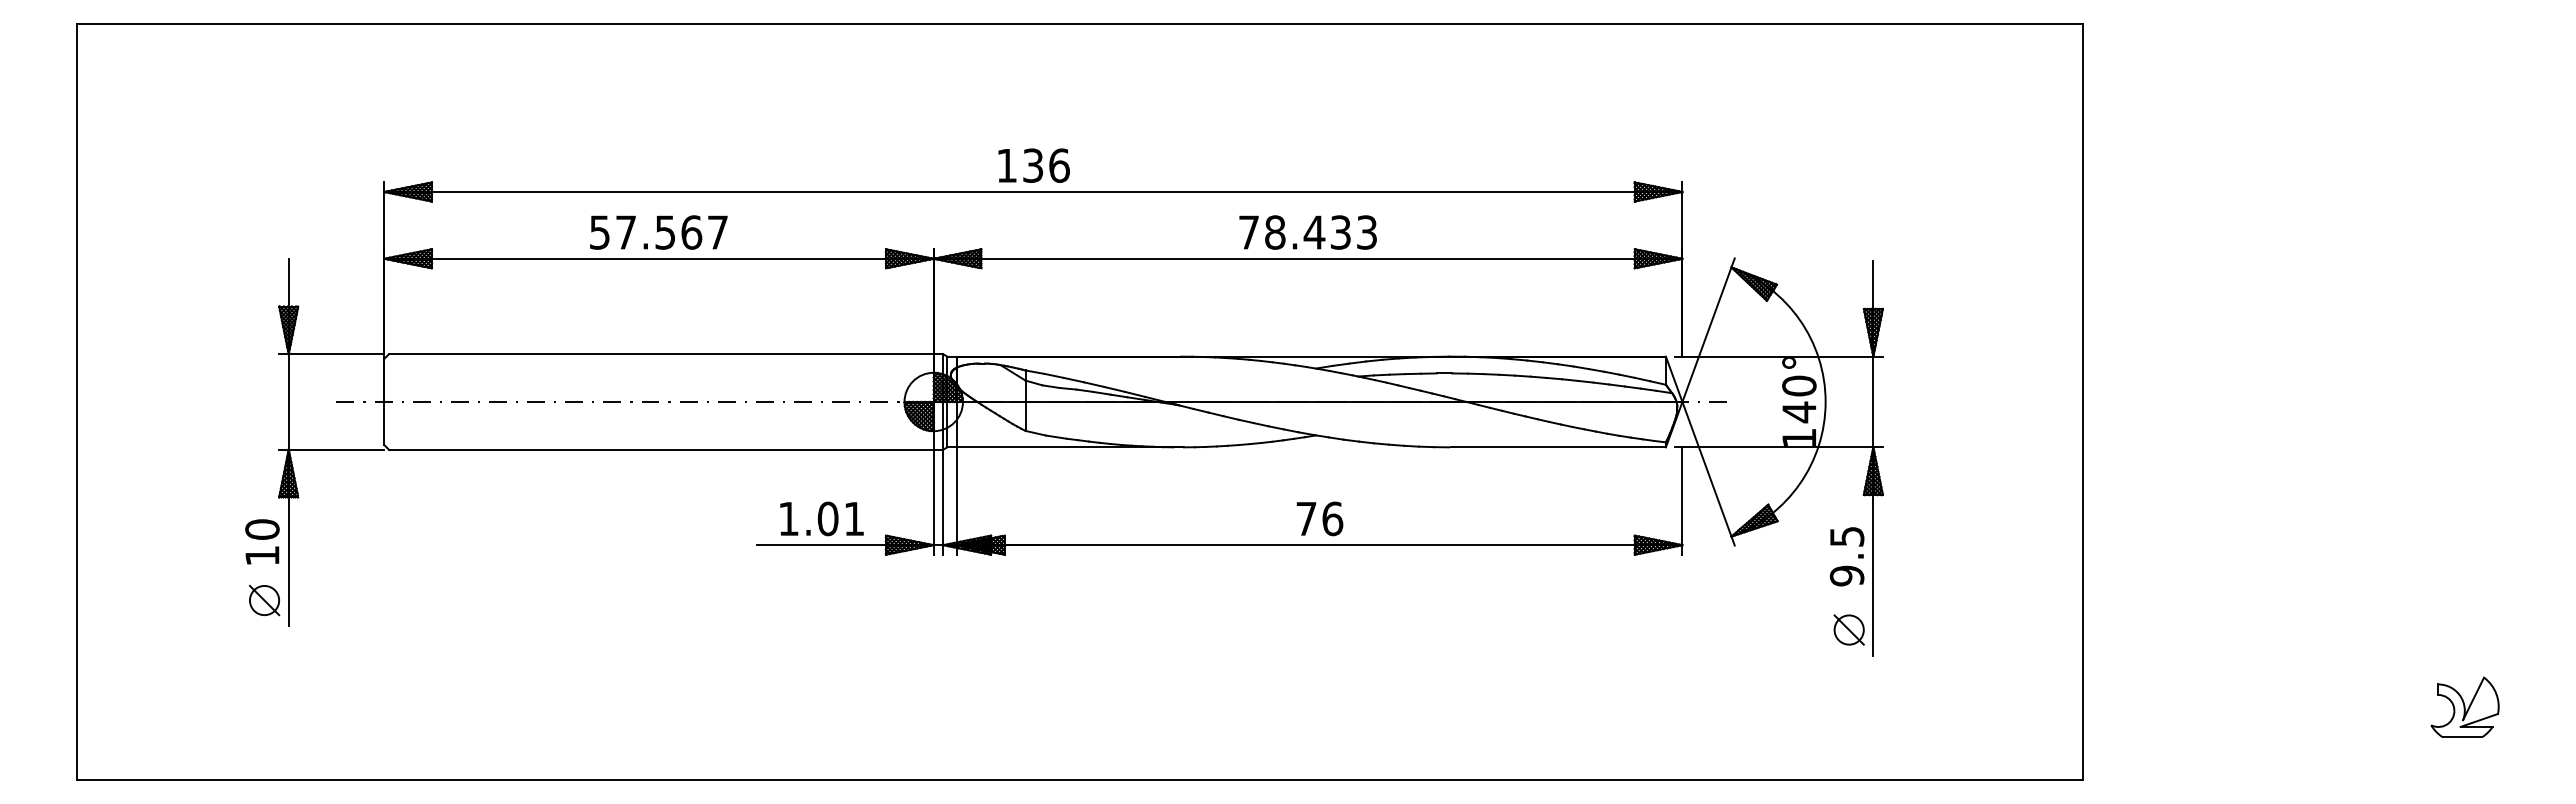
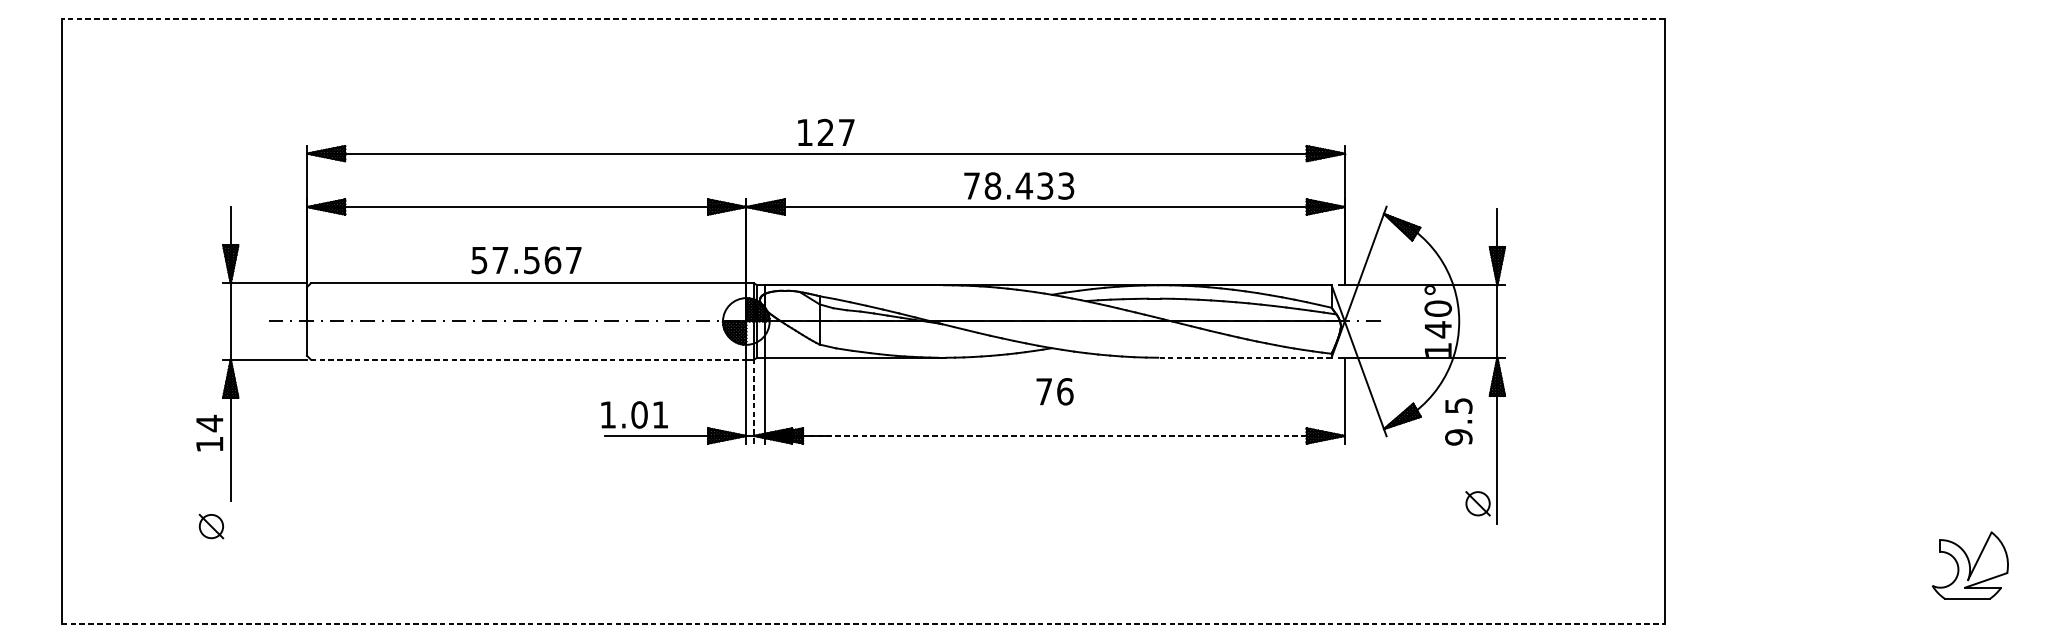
line: (1080, 23) -> (863, 18), solid -> dashed
text: (1046, 165) -> (836, 132), 136 -> 127
text: (658, 232) -> (526, 260), moved
text: (1307, 232) -> (1018, 186), moved
line: (1558, 447) -> (1245, 357), solid -> dashed
line: (661, 449) -> (528, 359), solid -> dashed
line: (943, 502) -> (754, 401), solid -> dashed
text: (821, 518) -> (634, 414), moved
text: (1319, 518) -> (1054, 391), moved
text: (262, 529) -> (209, 423), 10 -> 14
line: (1319, 545) -> (1054, 436), solid -> dashed
text: (1846, 556) -> (1458, 421), moved
part: (264, 600) -> (211, 526), moved
part: (2464, 706) -> (1969, 564), size x1.4
line: (1080, 780) -> (863, 624), solid -> dashed

